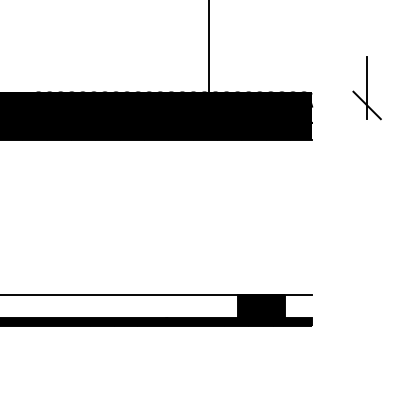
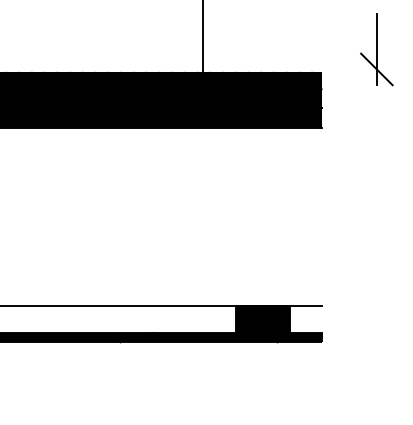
part: (366, 88) -> (376, 49), moved

